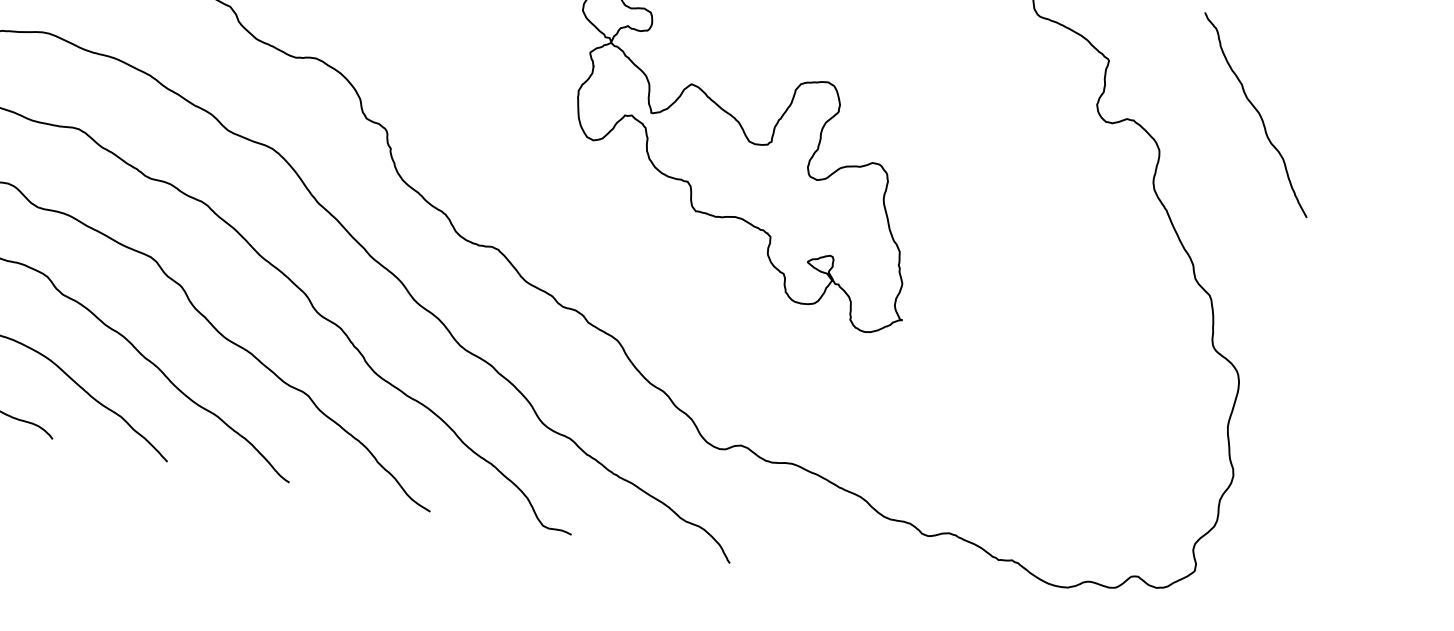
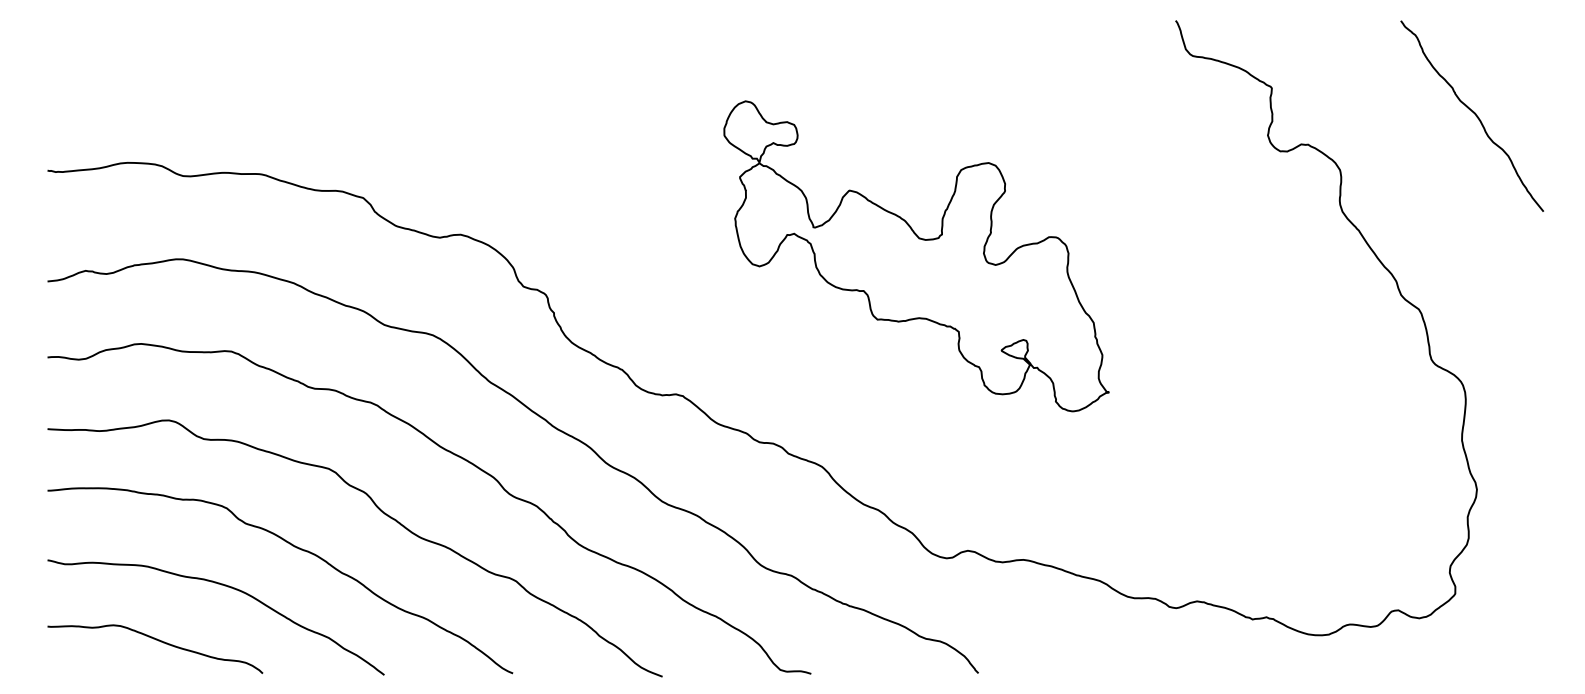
curve: (1257, 112) -> (1473, 113), moved

